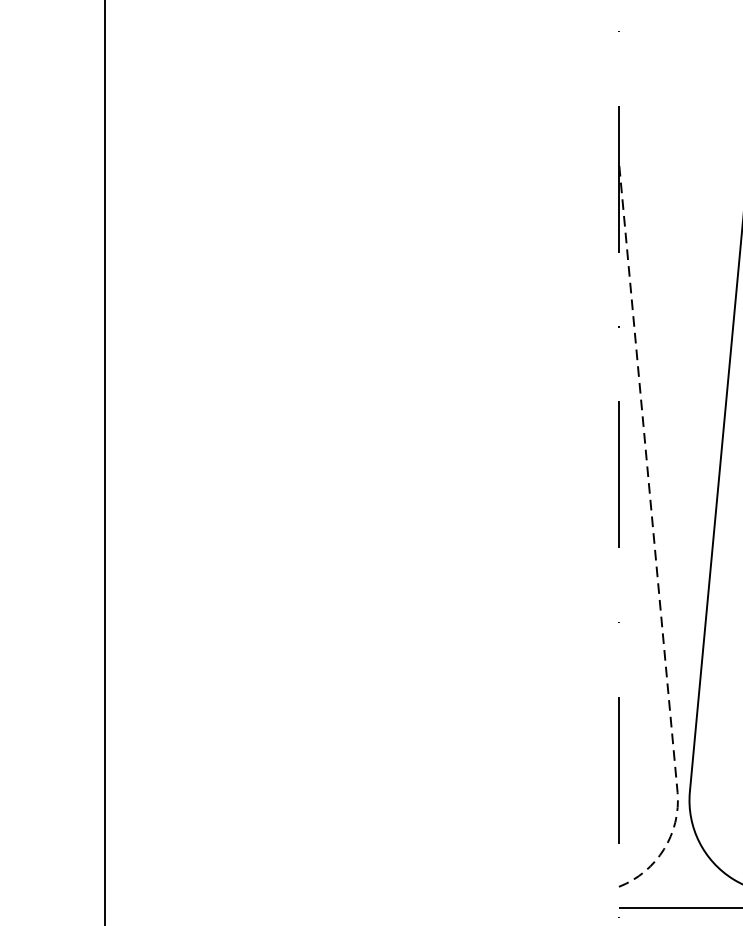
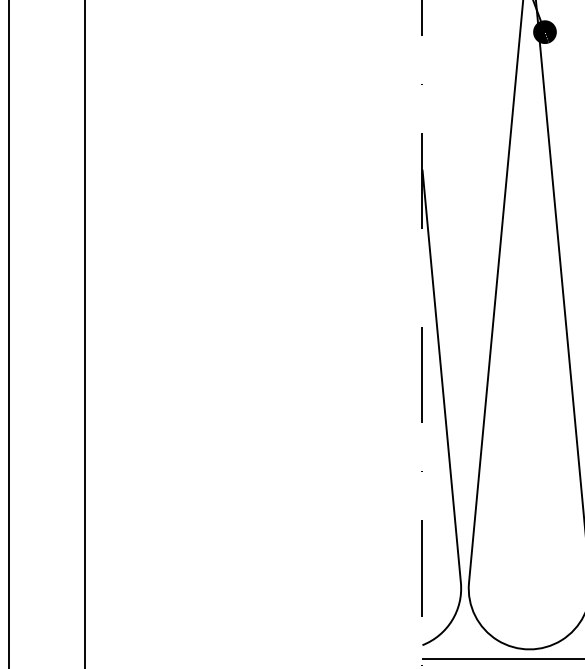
line: (654, 545) -> (445, 421), dashed -> solid

